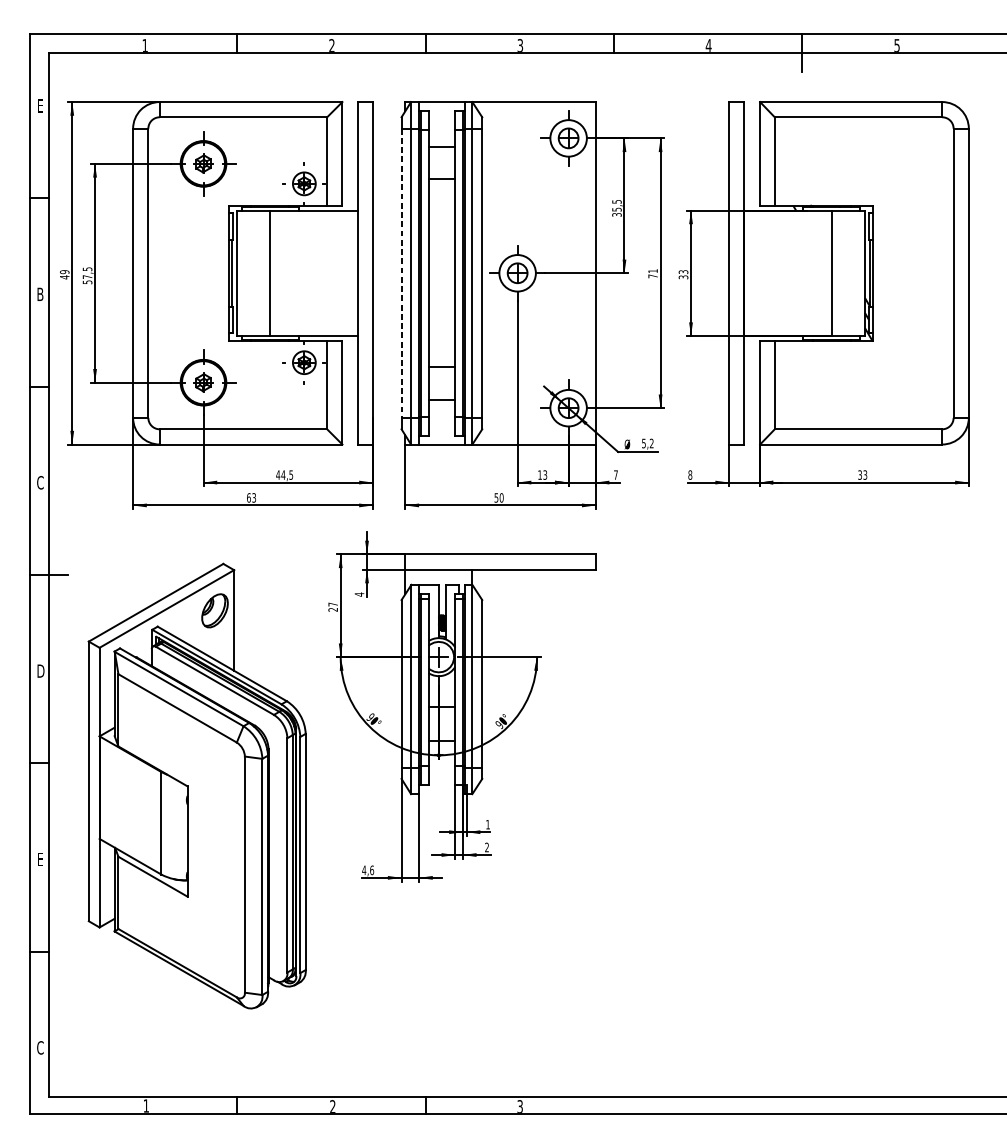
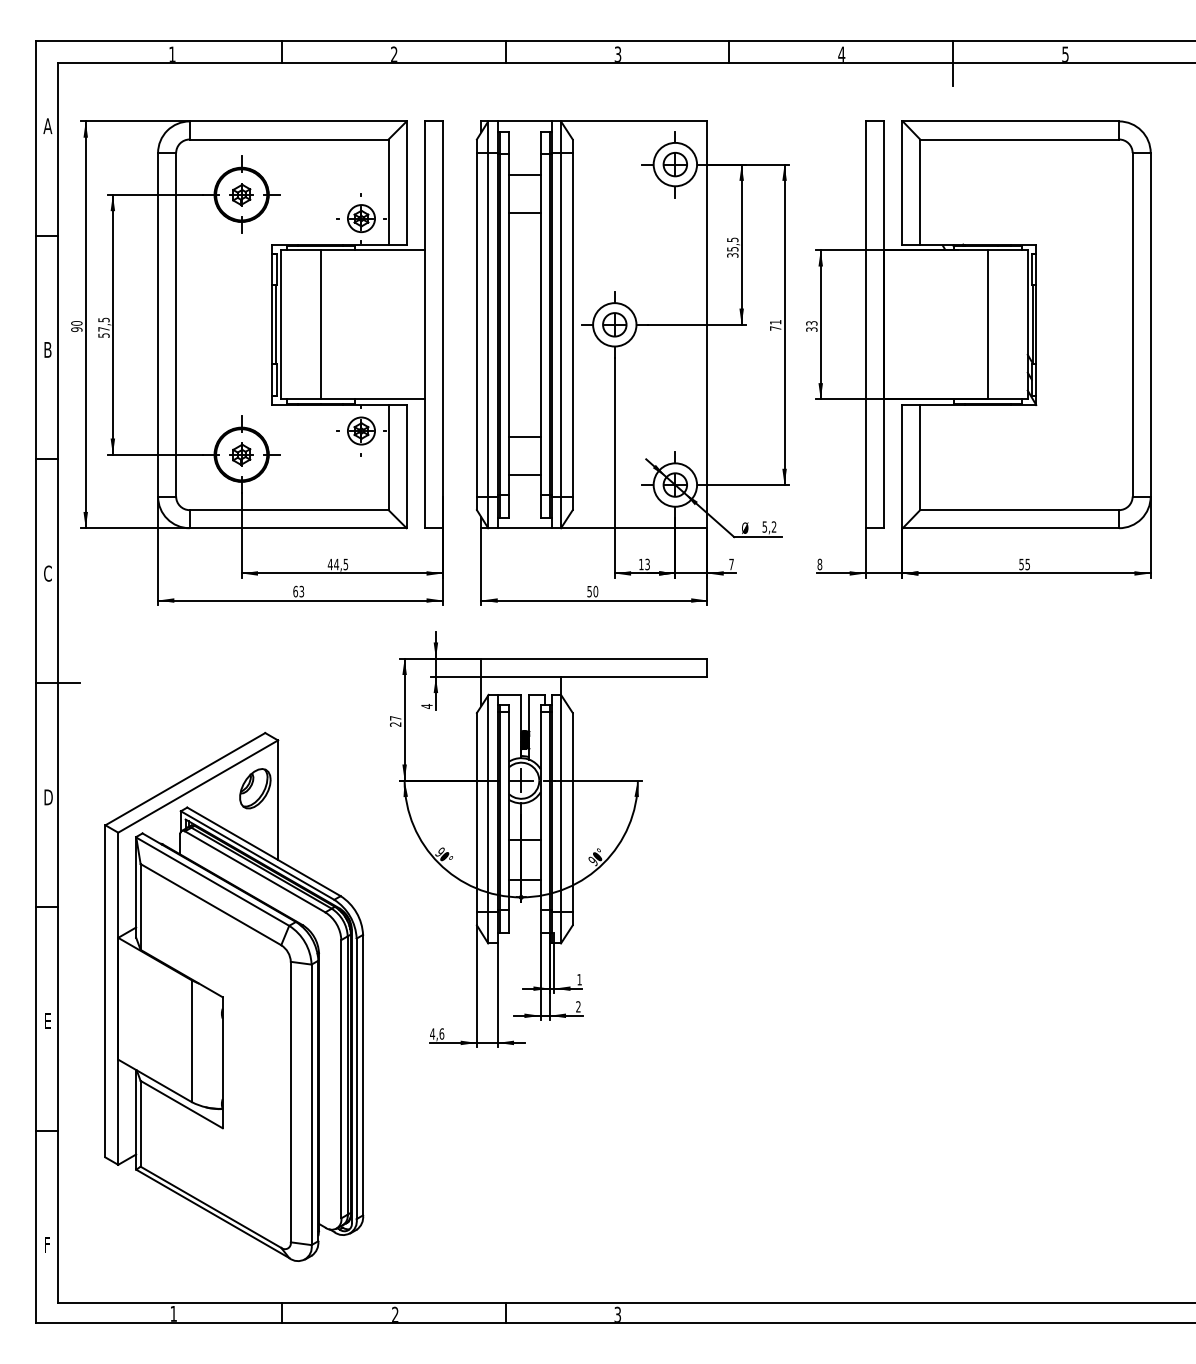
text: (40, 105) -> (47, 125), E -> A
line: (401, 273) -> (476, 324), dashed -> solid
text: (64, 274) -> (76, 326), 49 -> 90
text: (862, 474) -> (1024, 563), 33 -> 55
part: (197, 785) -> (234, 996), moved
text: (40, 1047) -> (47, 1244), C -> F

